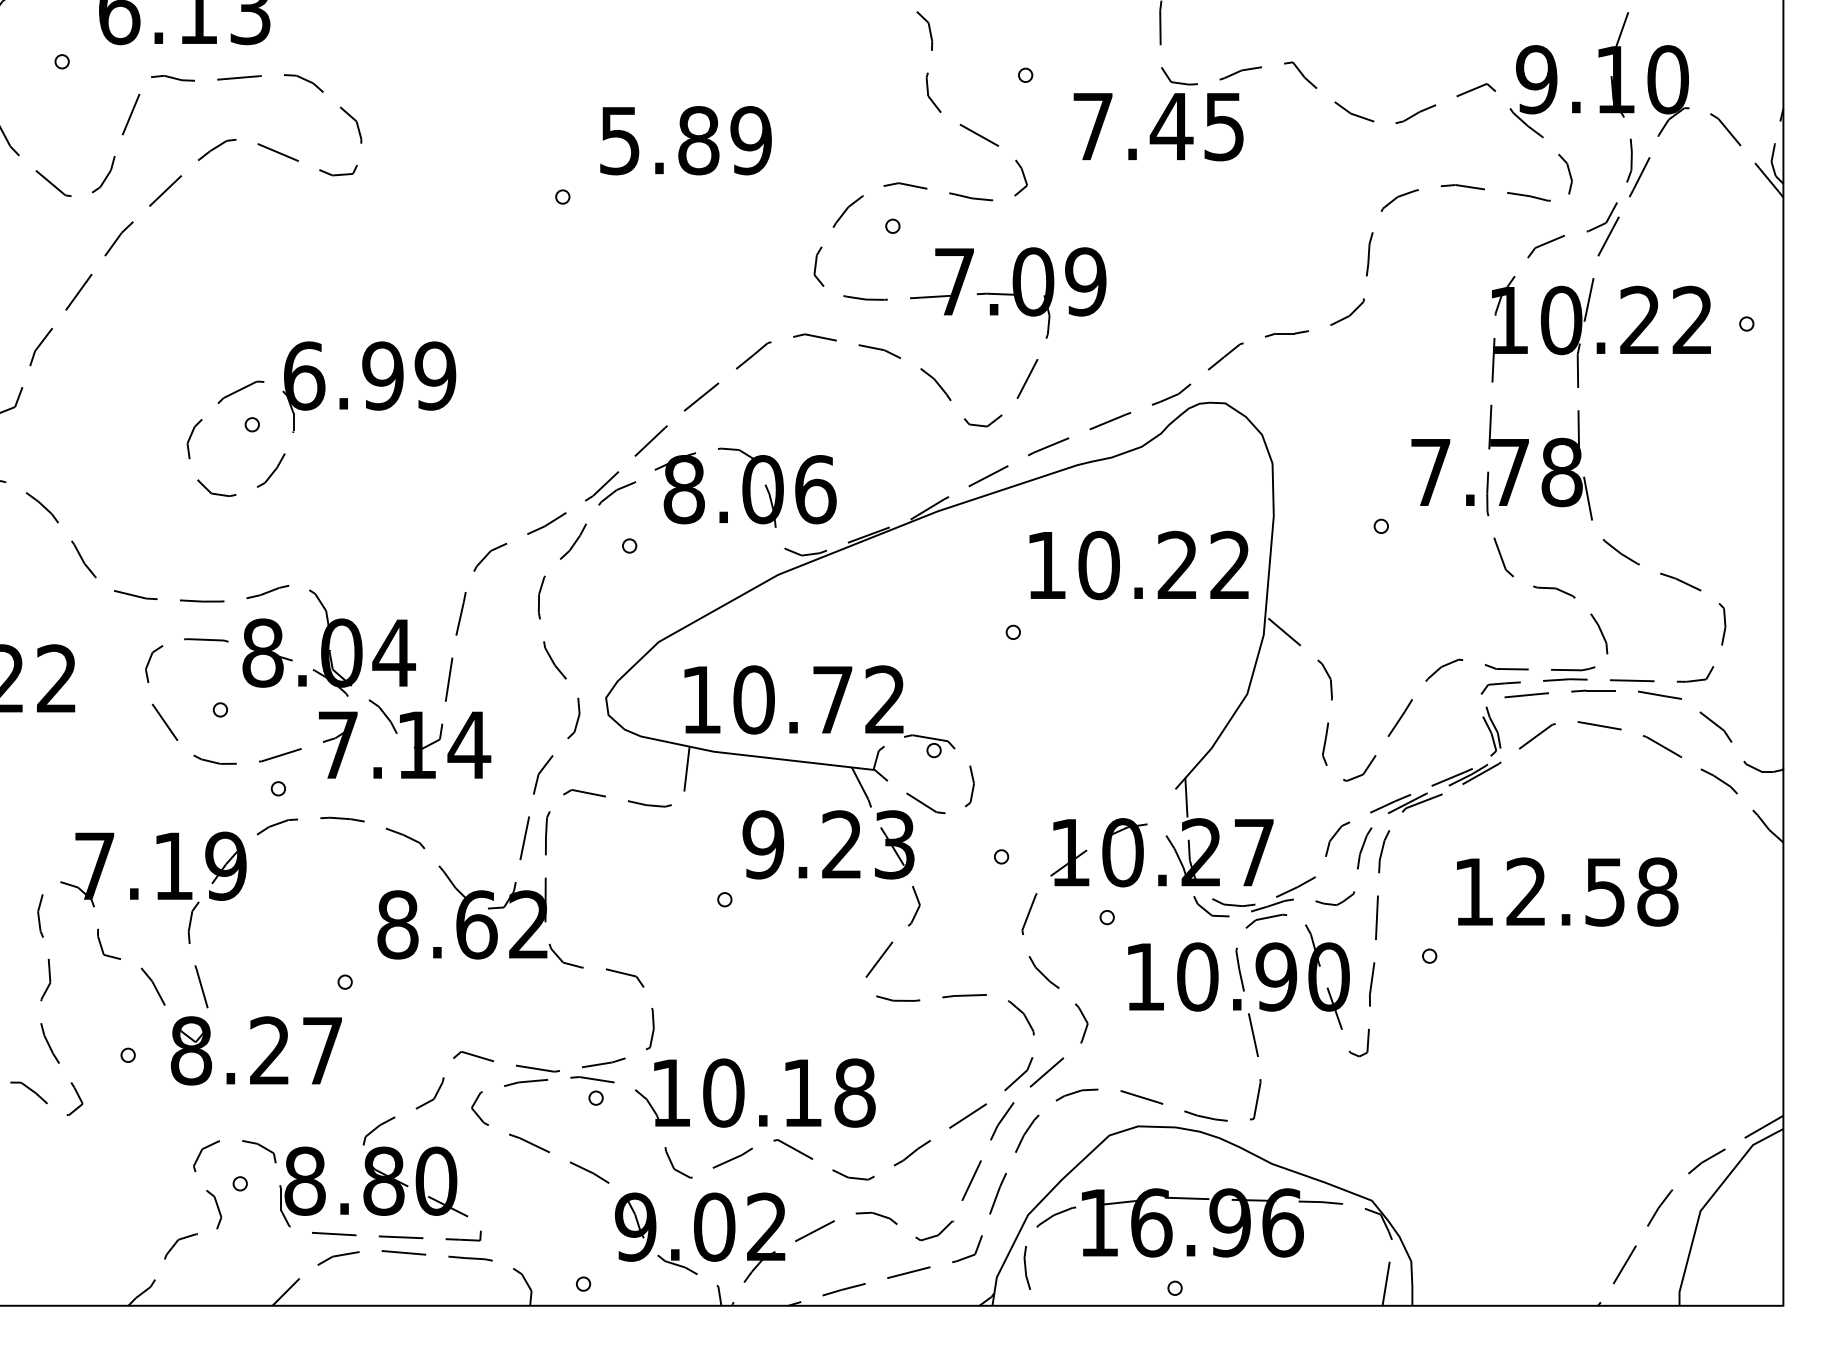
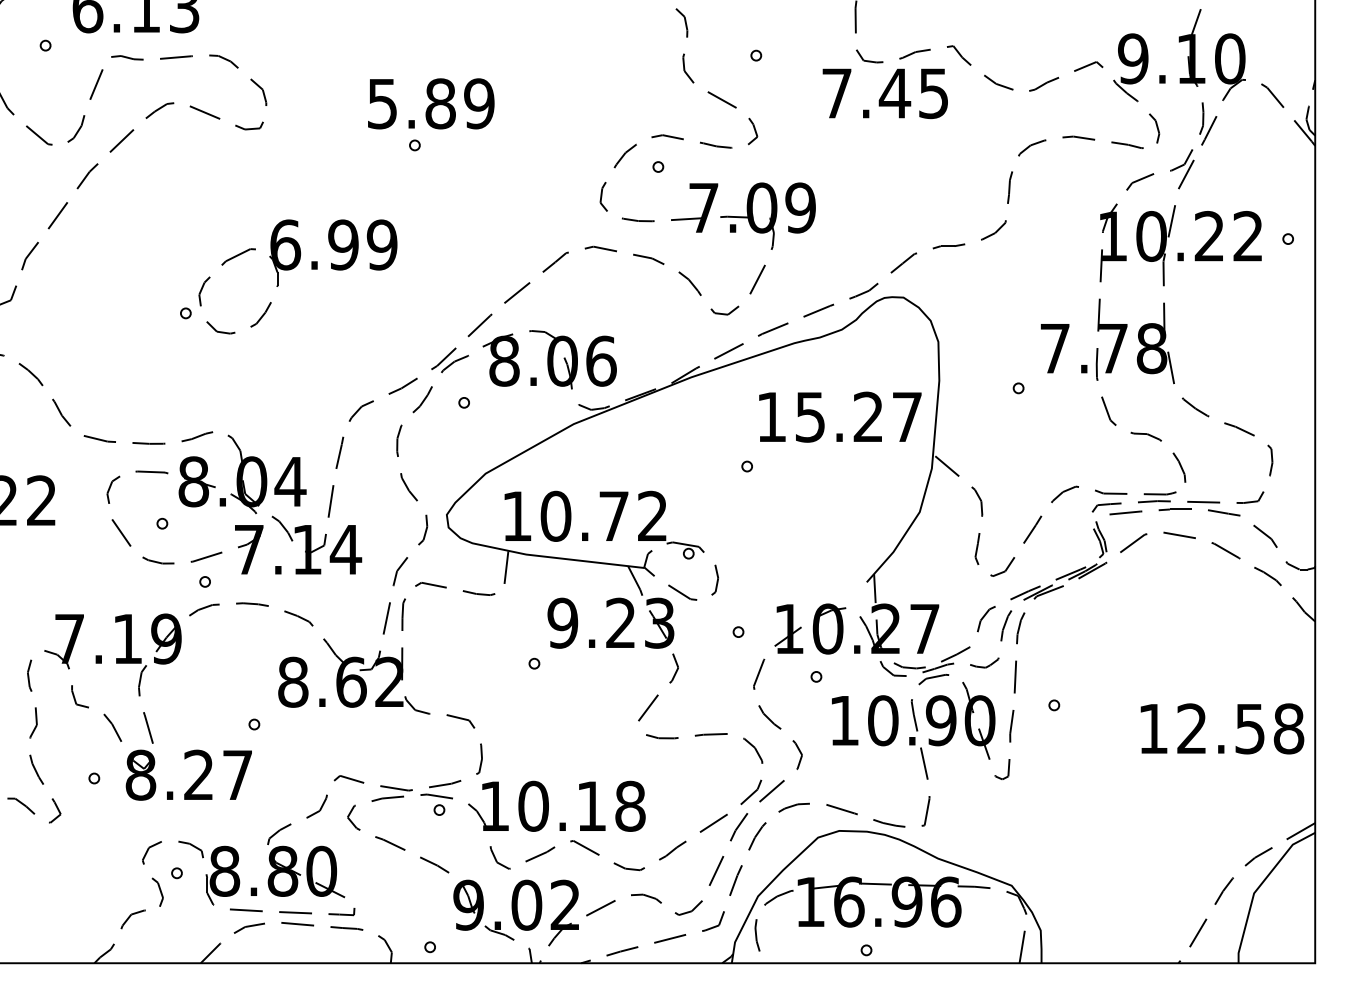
text: (1158, 127) -> (885, 94), moved
text: (685, 140) -> (430, 103), moved
part: (315, 408) -> (293, 268), moved
text: (1163, 565) -> (857, 417), 10.22 -> 15.27
text: (1567, 891) -> (1222, 728), moved

